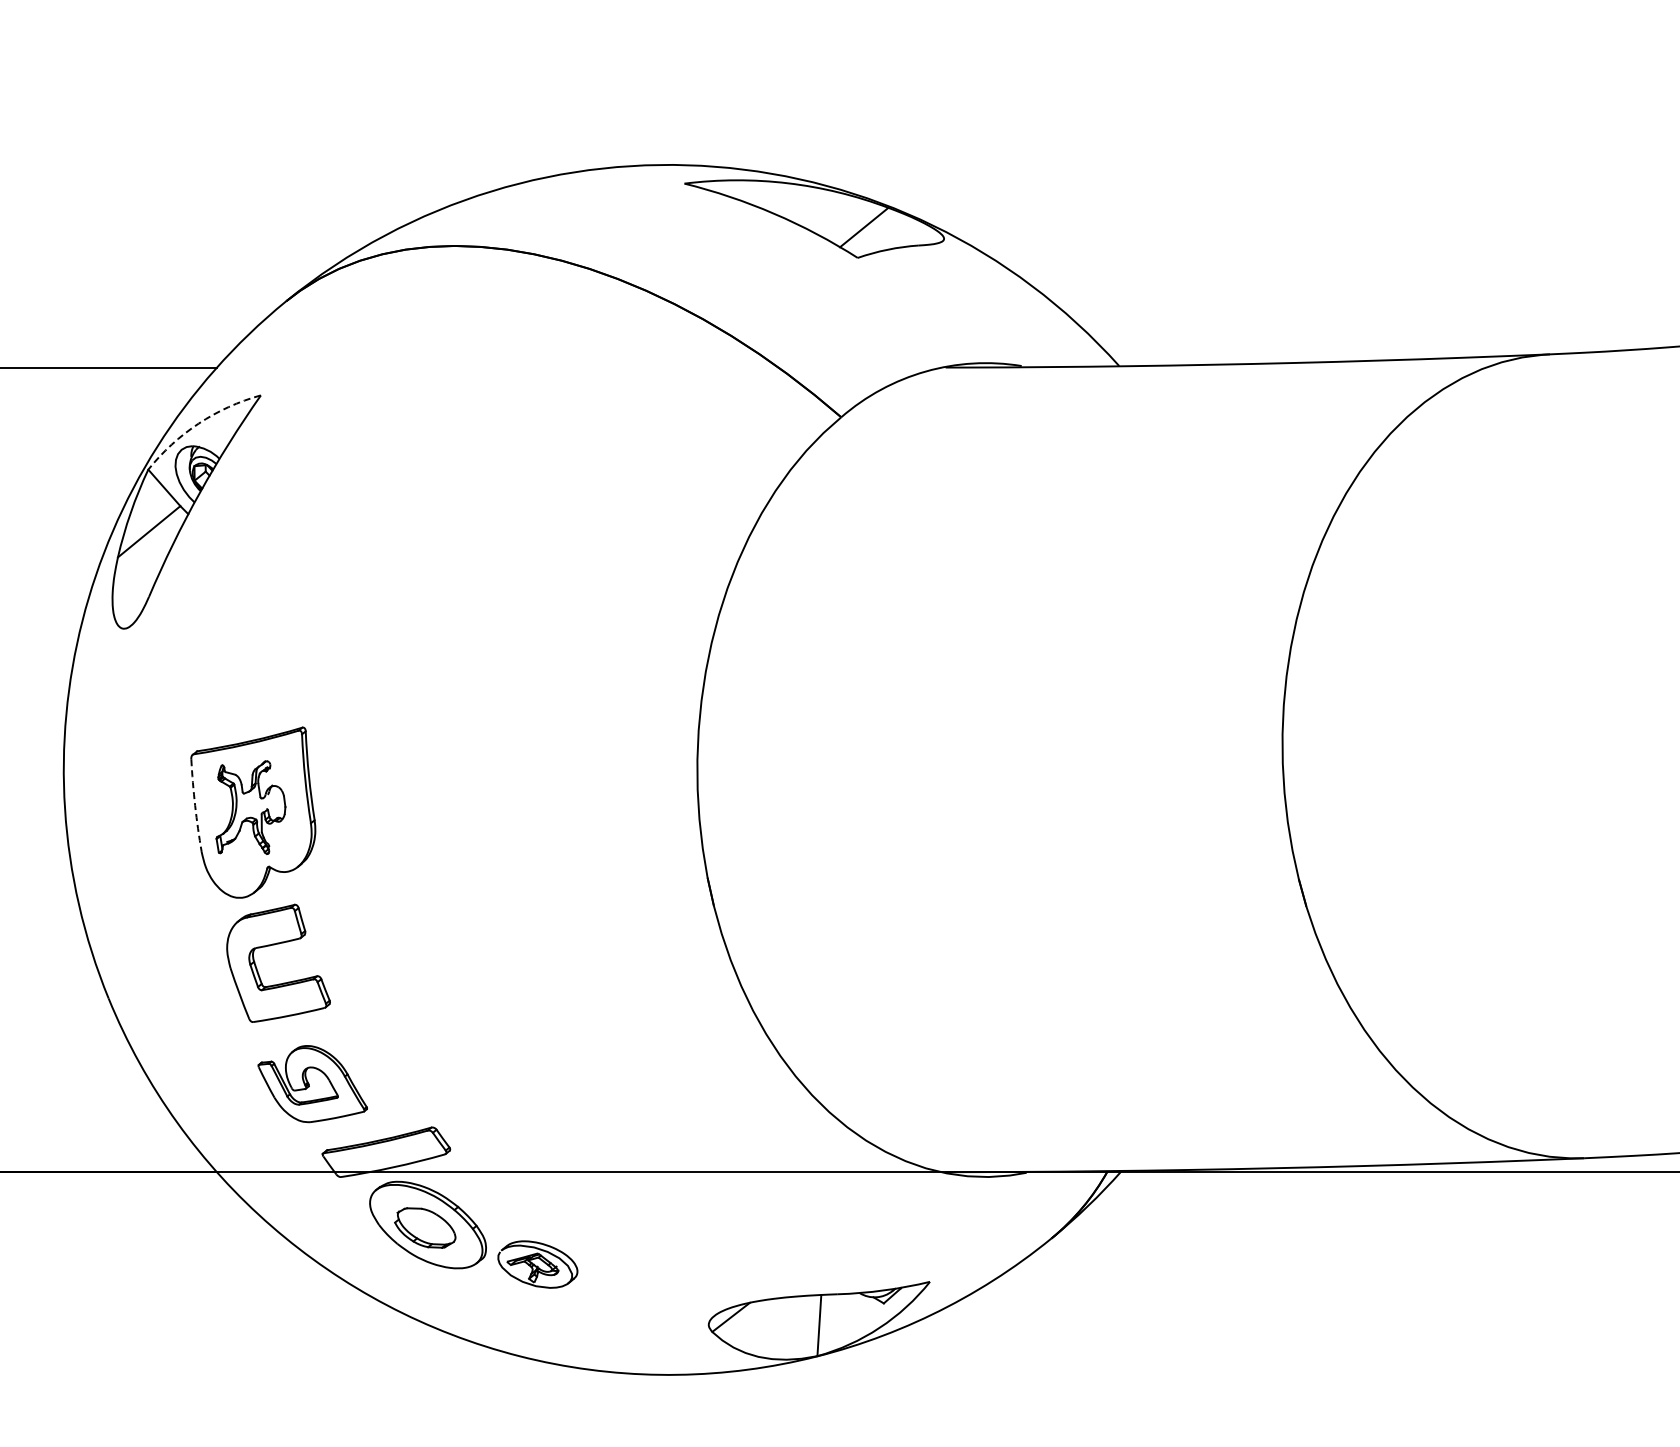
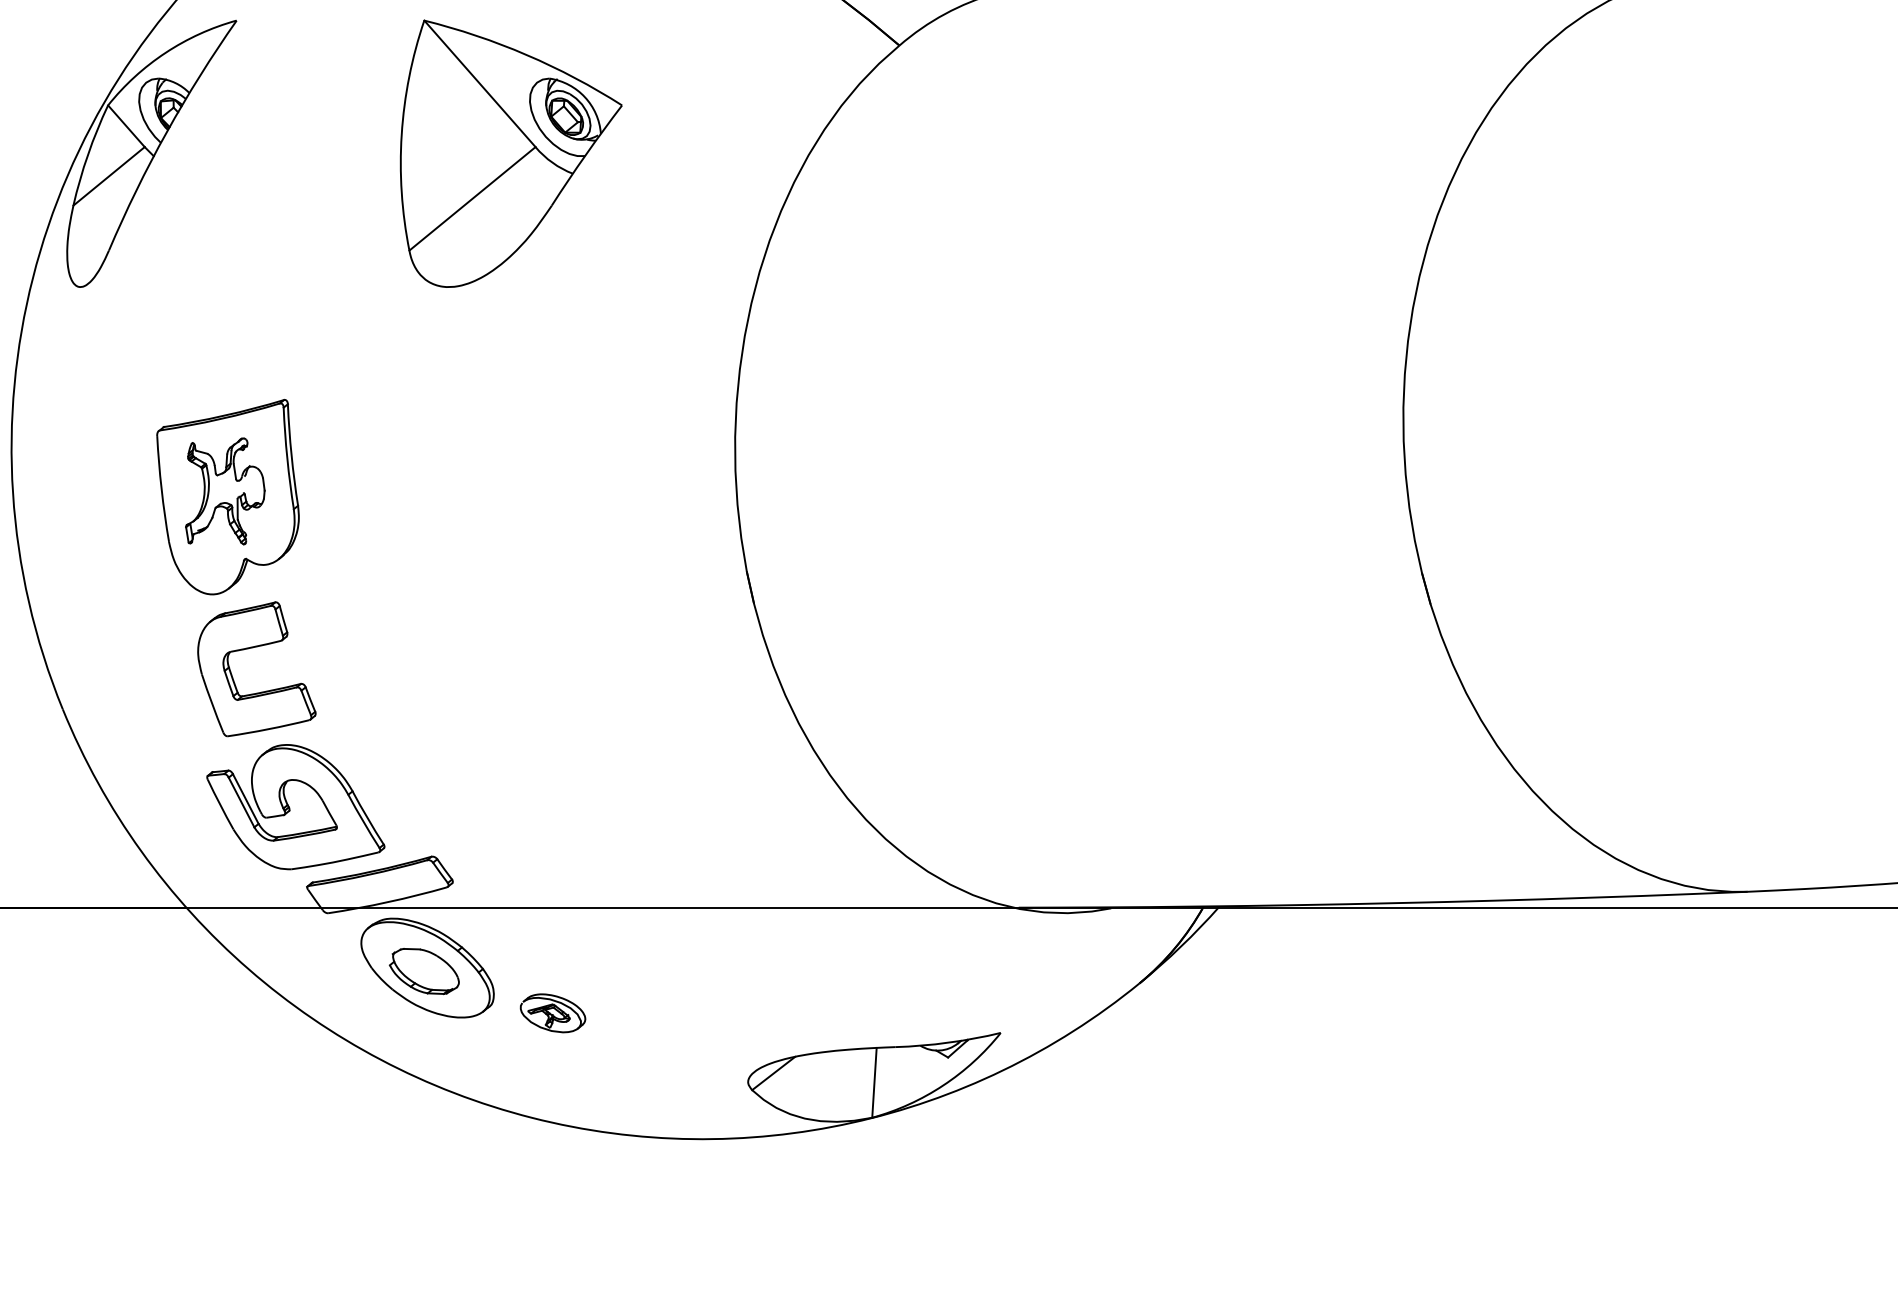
arc: (198, 423) -> (165, 52), dashed -> solid
part: (500, 511) -> (510, 153), added
arc: (195, 805) -> (161, 488), dashed -> solid
part: (312, 1083) -> (295, 806), size x1.43
part: (537, 1264) -> (552, 1013), size x0.71

